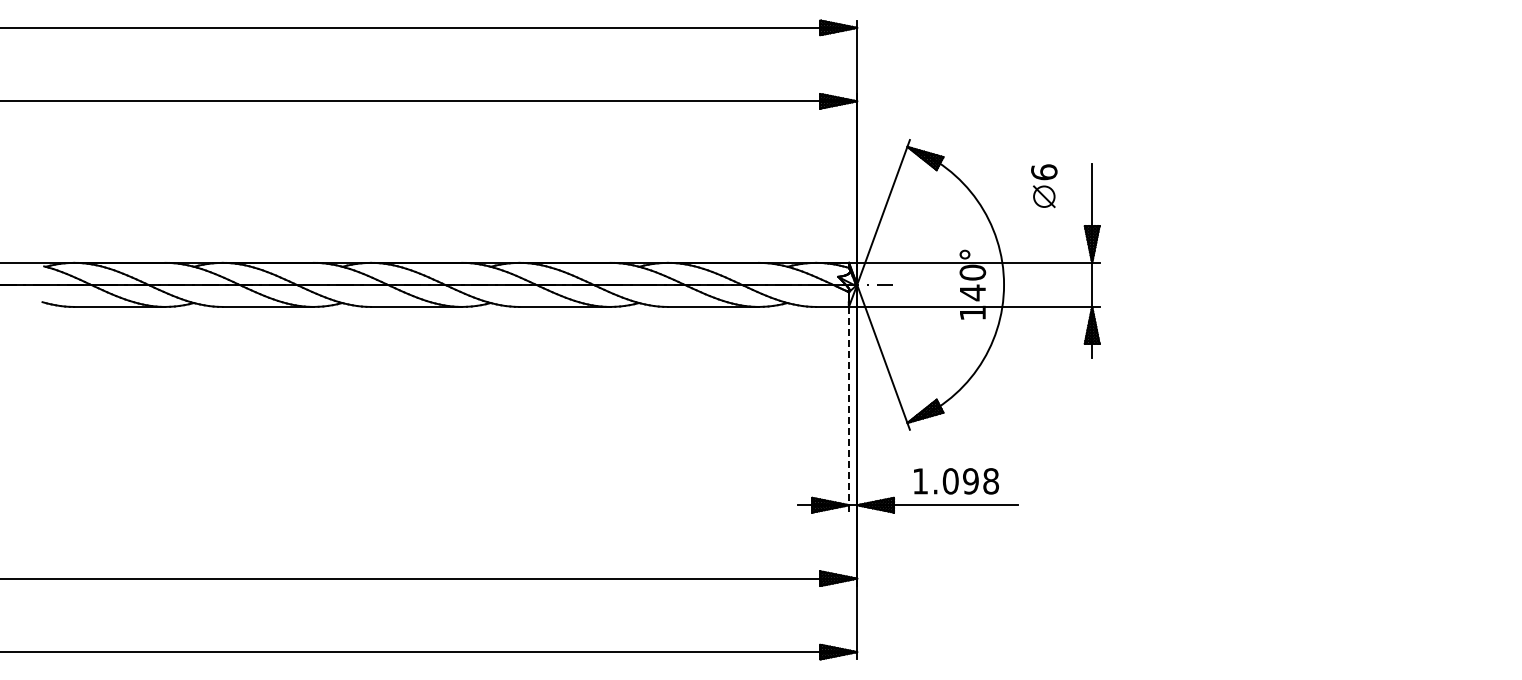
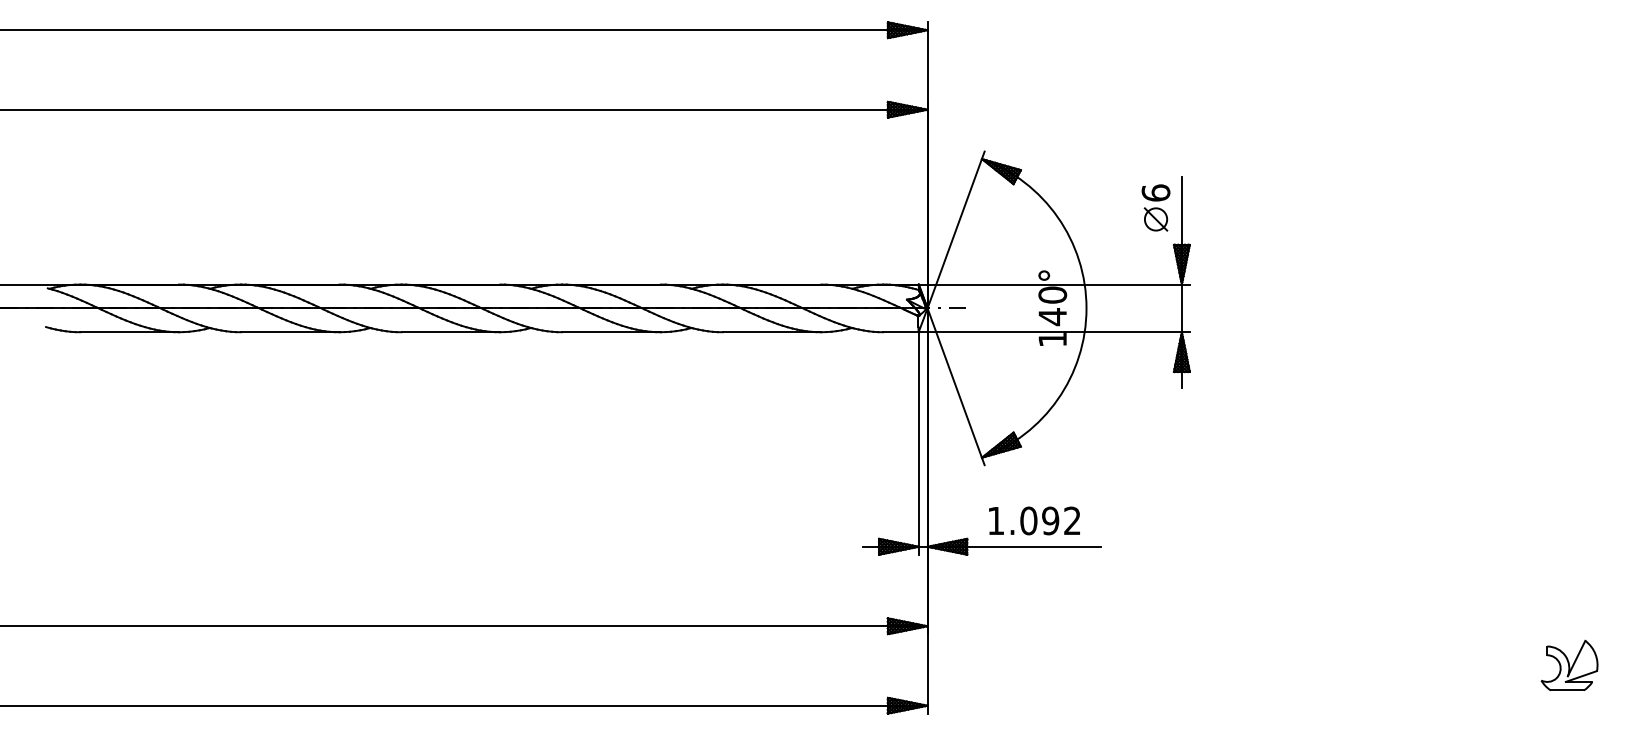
part: (1044, 186) -> (1156, 208), moved
line: (849, 409) -> (919, 443), dashed -> solid
text: (990, 481) -> (1071, 521), 1.098 -> 1.092
part: (1450, 614) -> (1569, 665), added

